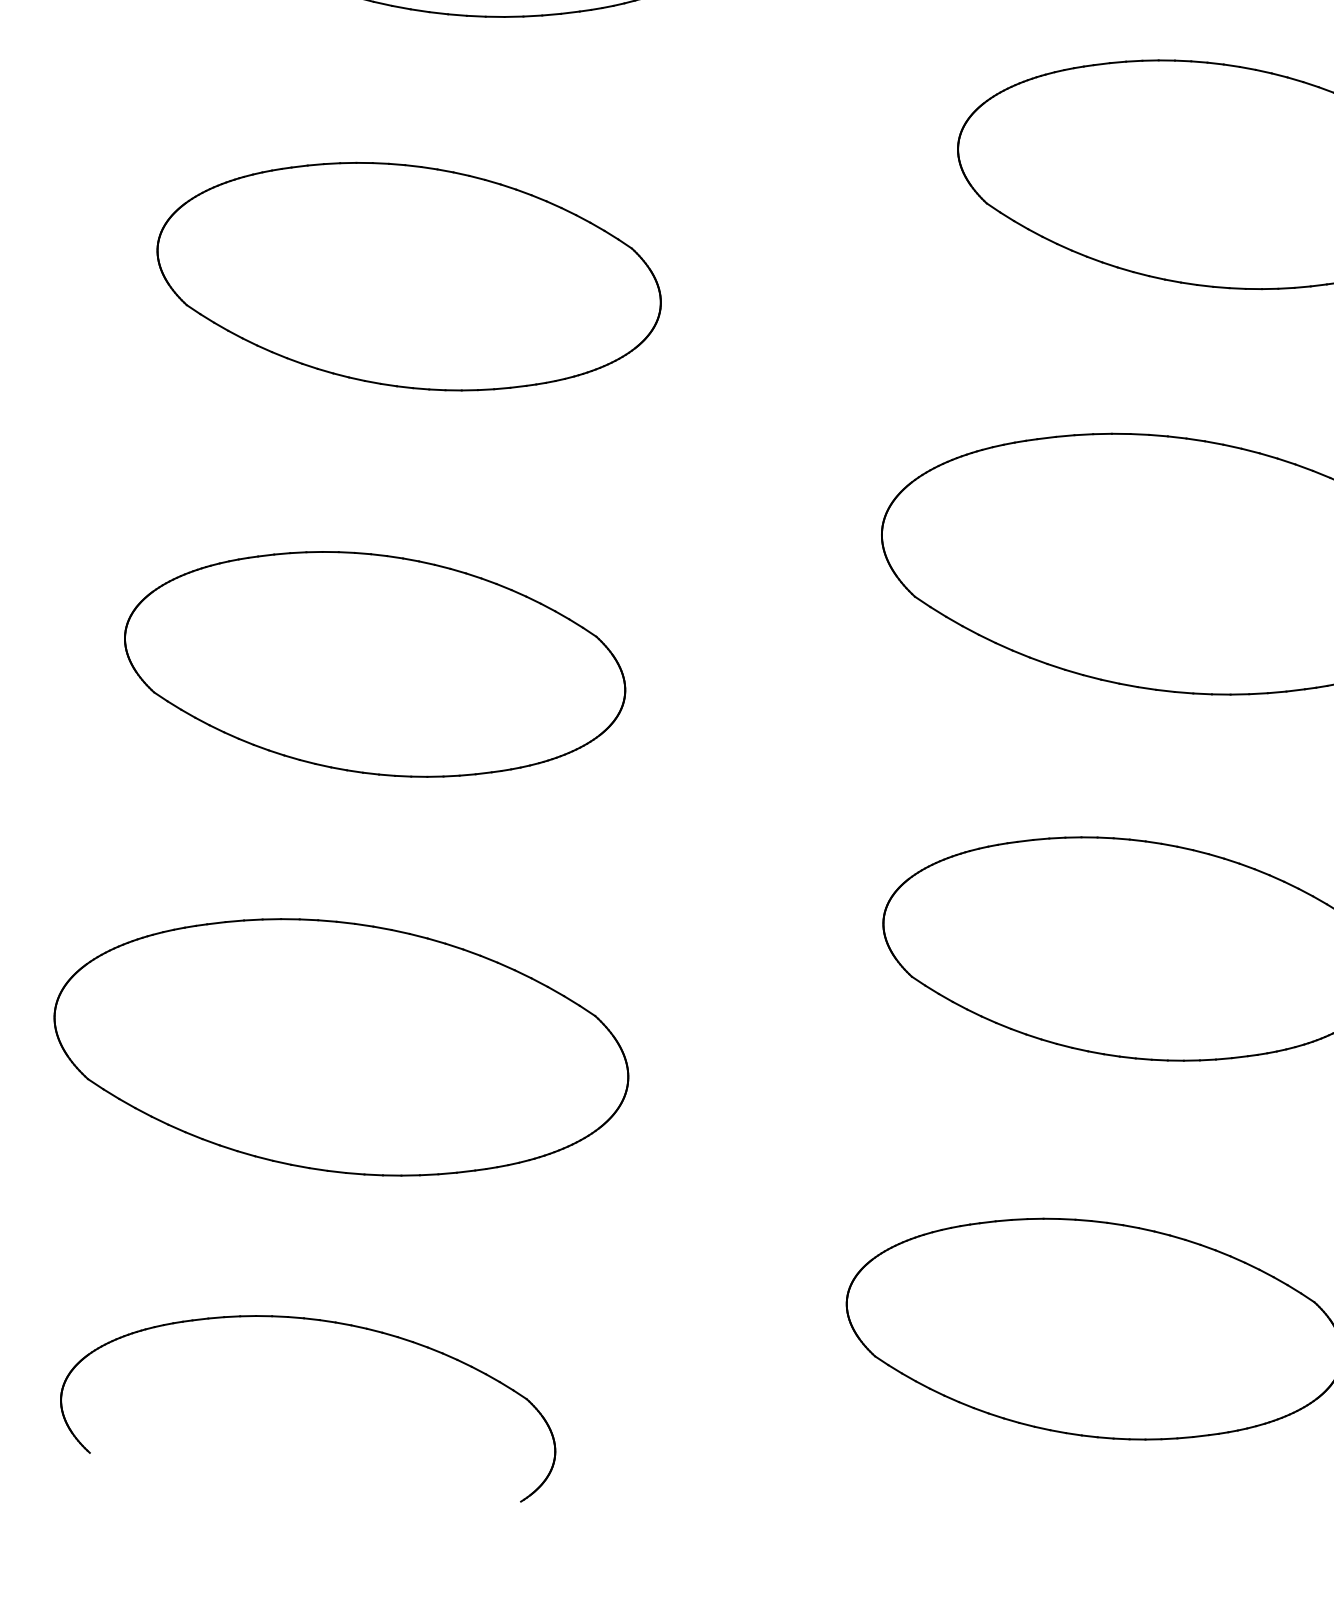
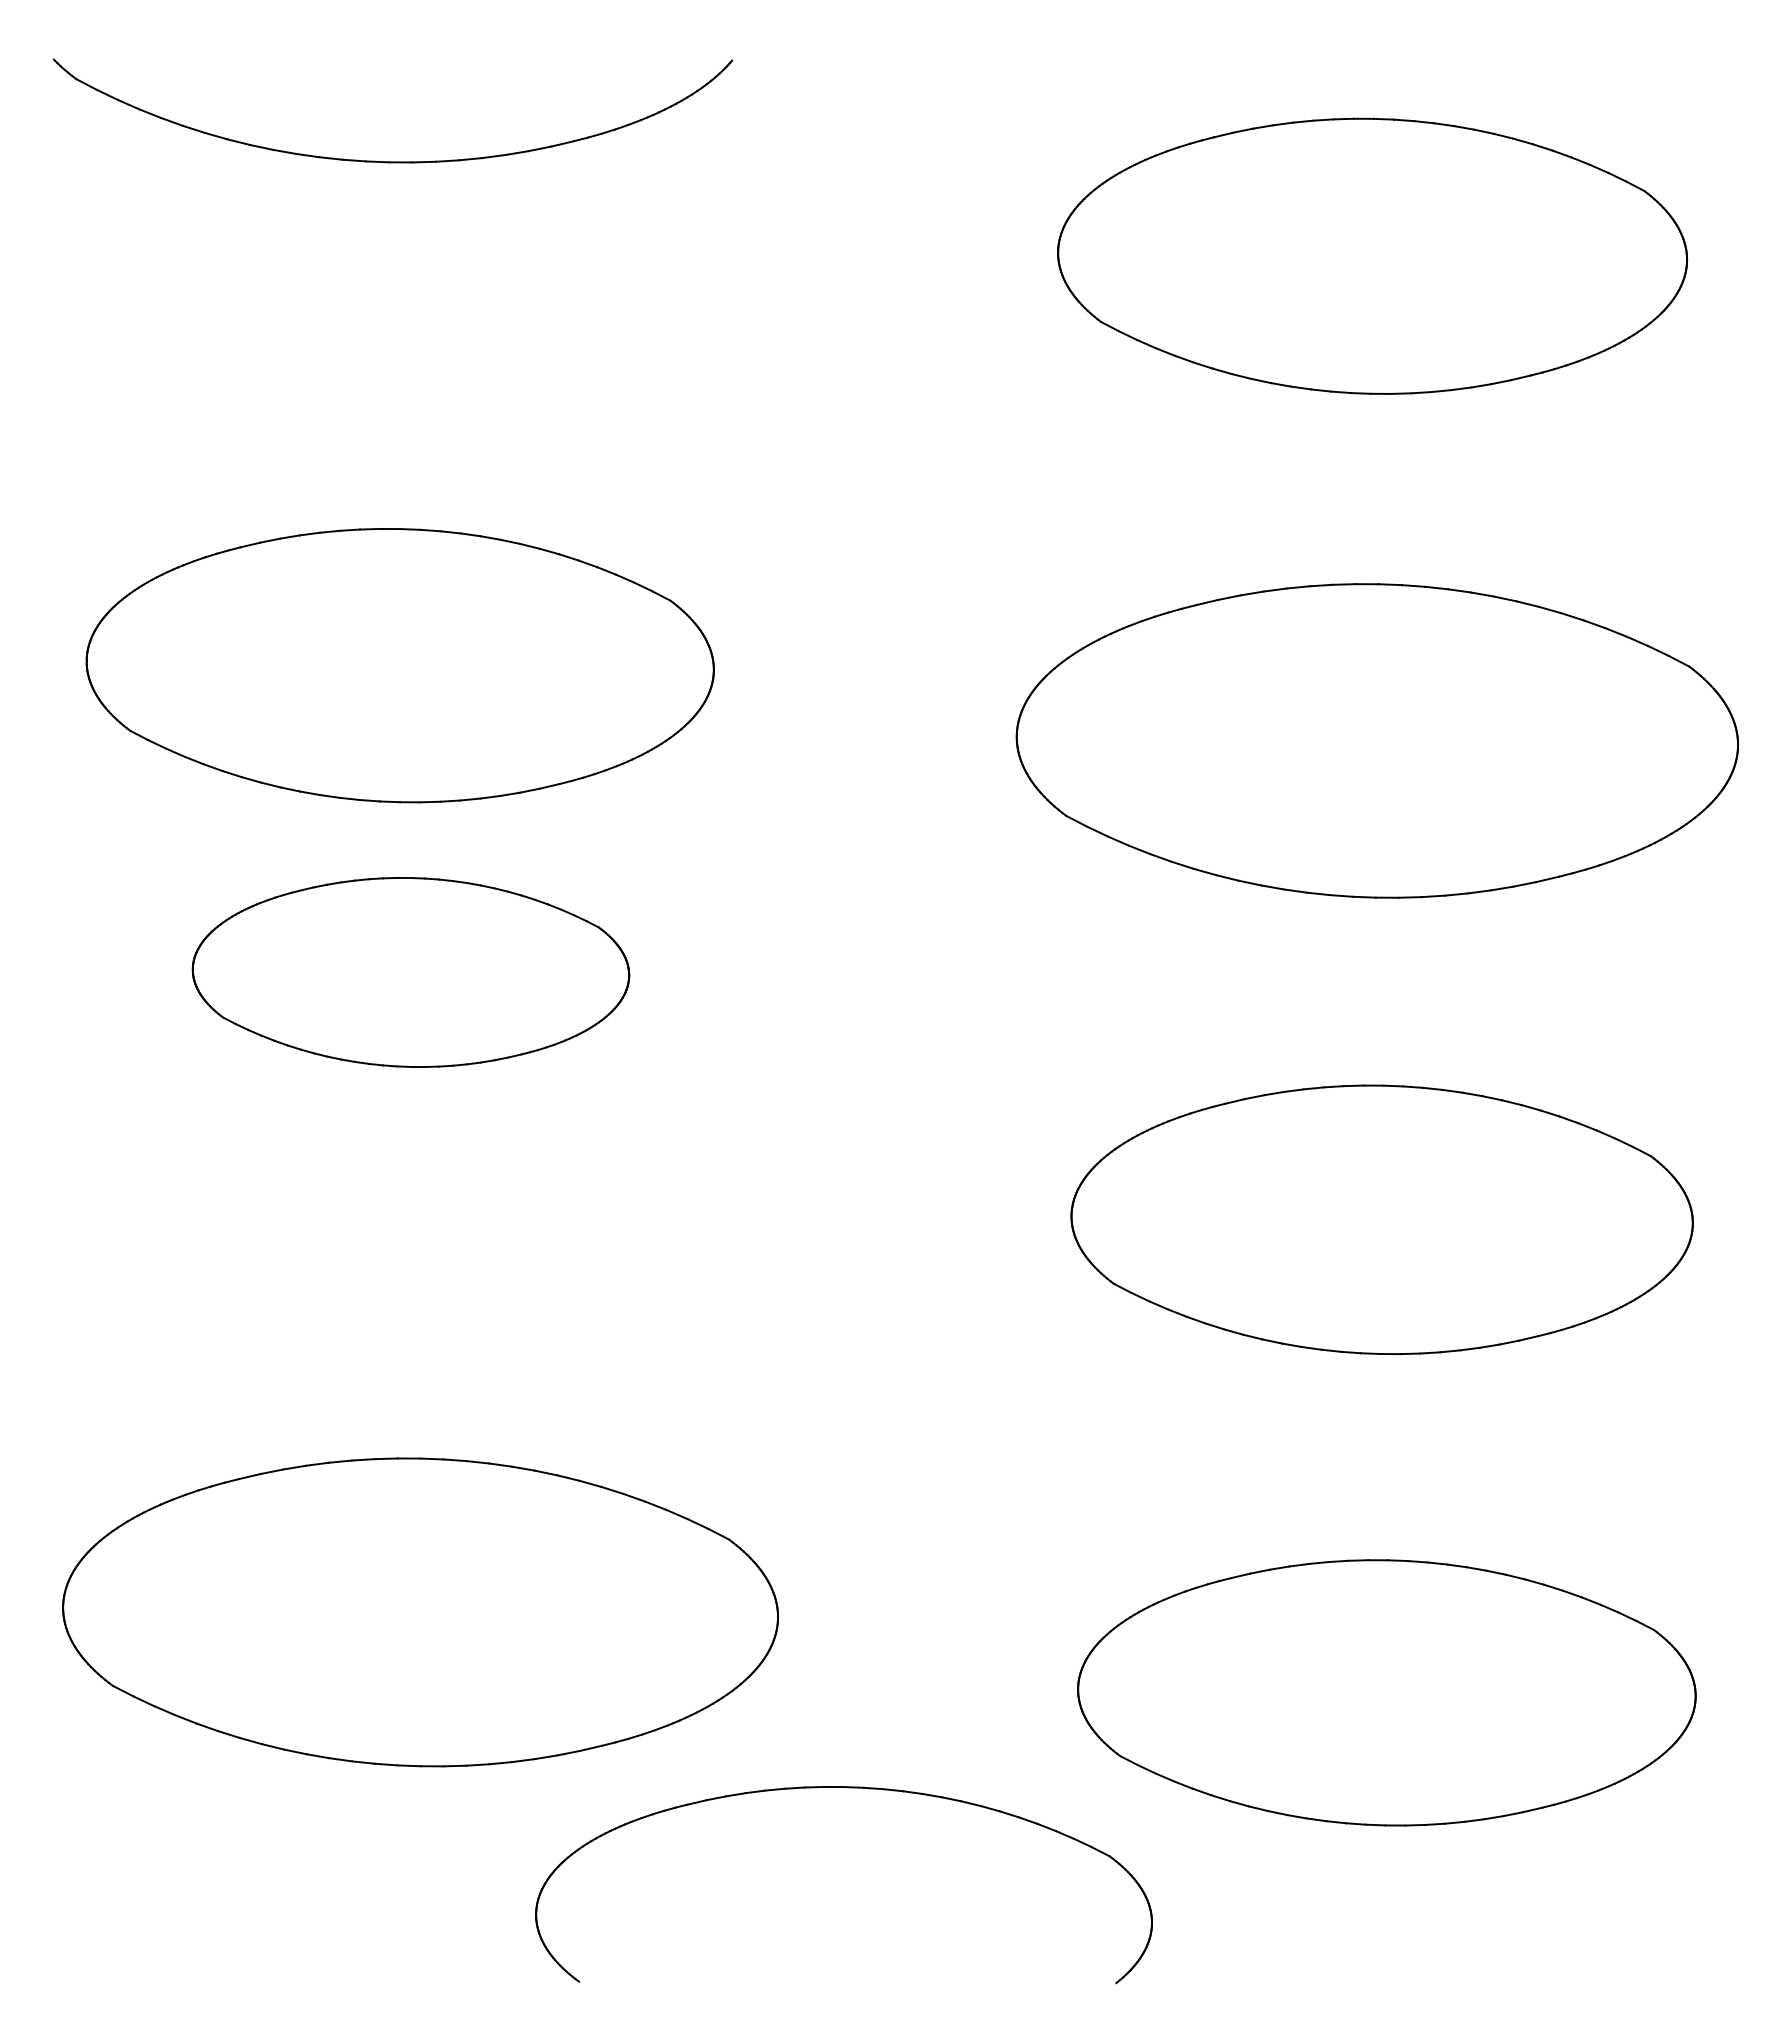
part: (408, 276) -> (399, 665), moved
part: (374, 664) -> (410, 972), size x0.7
part: (341, 1047) -> (420, 1612), moved
part: (322, 1321) -> (847, 1788), moved

